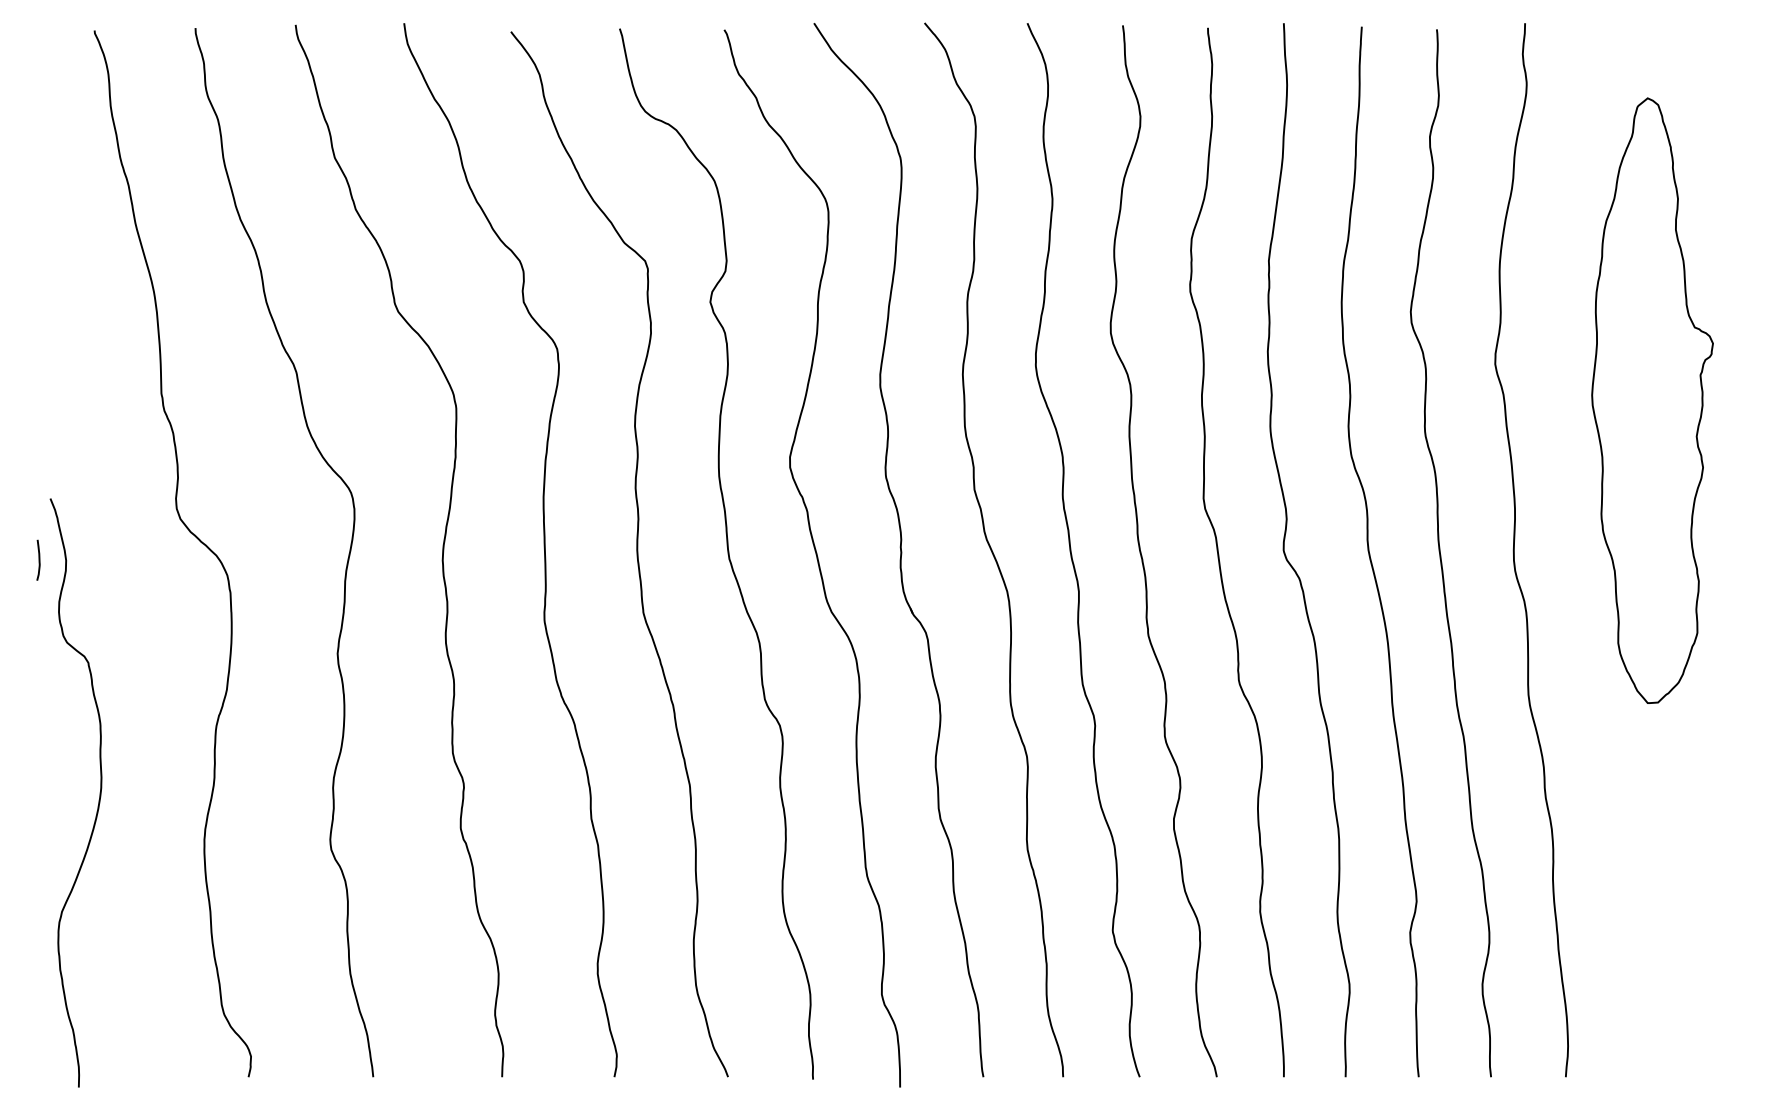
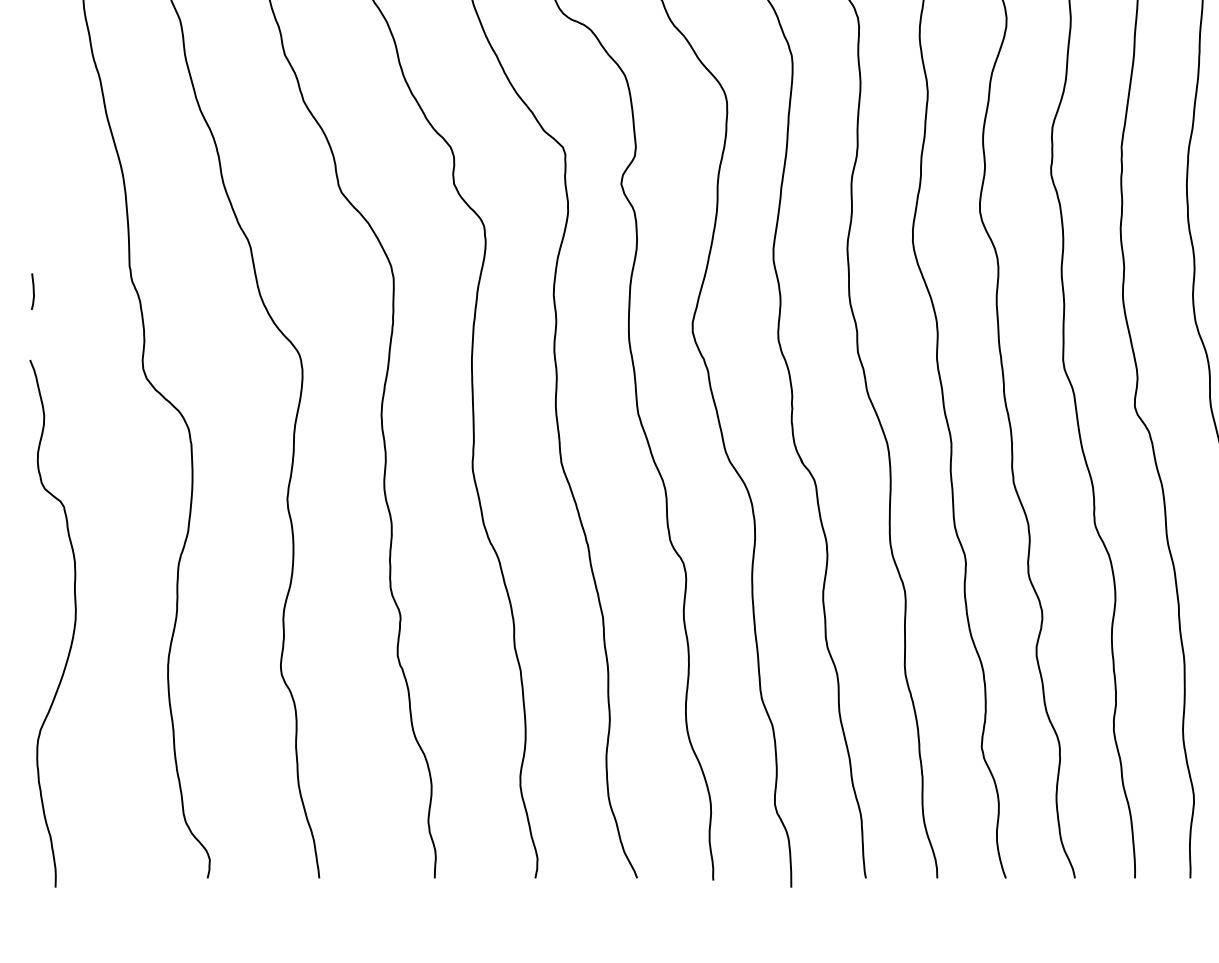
curve: (38, 559) -> (32, 290), moved

